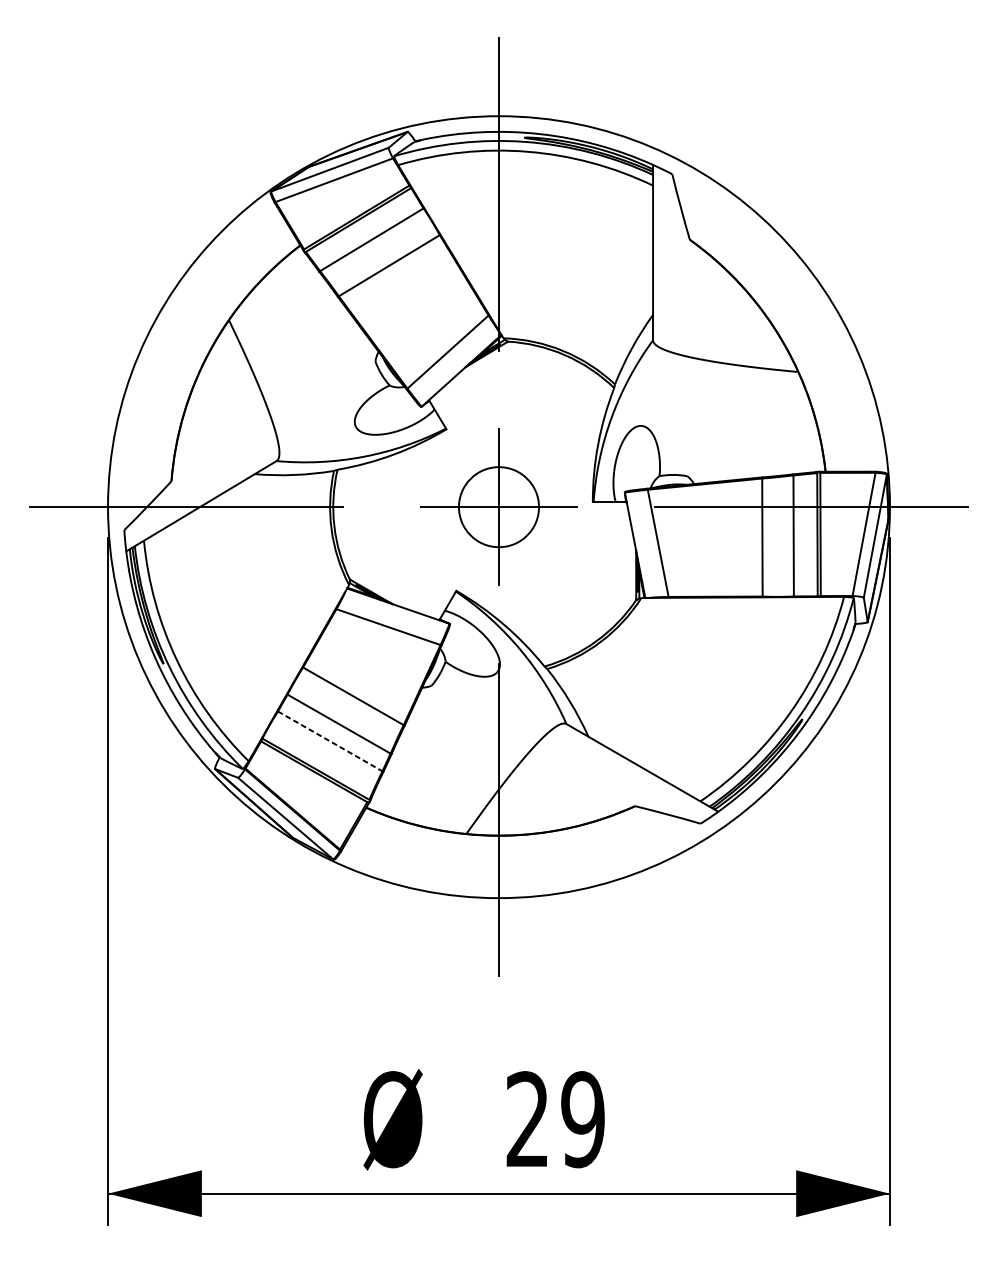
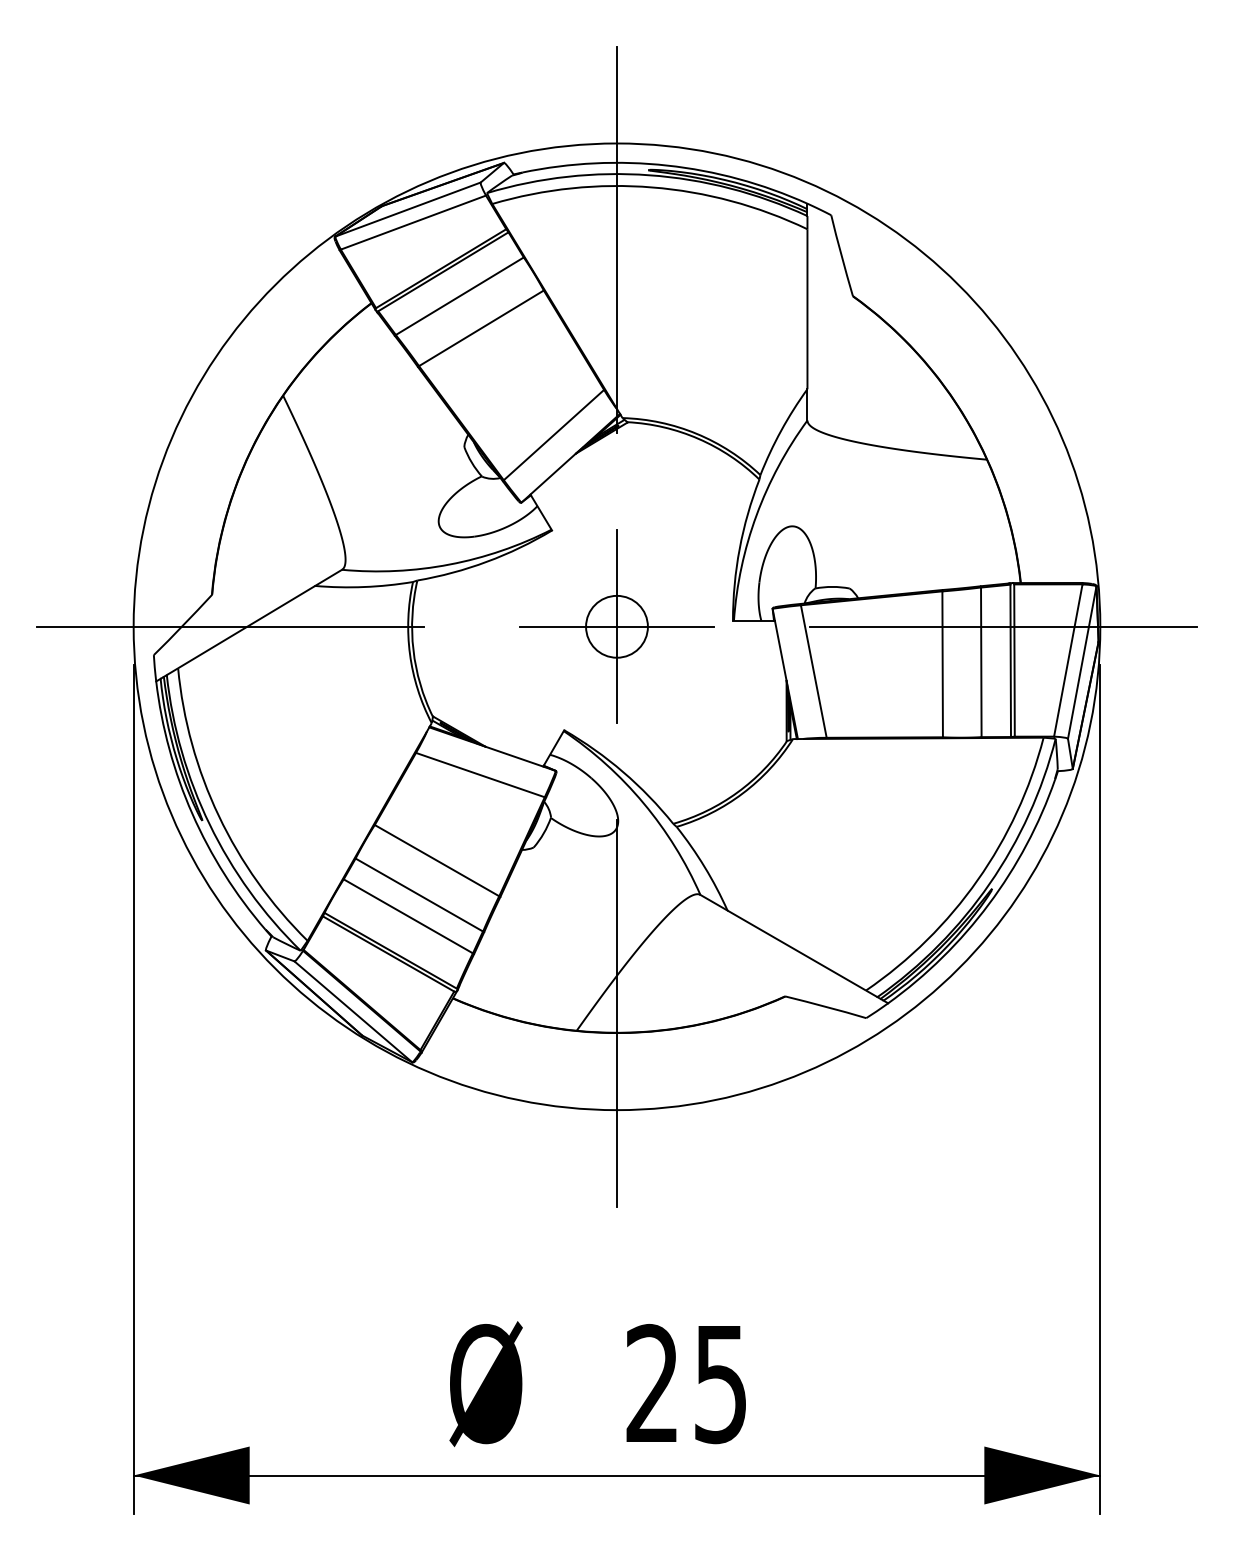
circle: (498, 506) -> (616, 626), size x0.62
line: (330, 741) -> (408, 916), dashed -> solid
text: (582, 1120) -> (720, 1384), 29 -> 25

